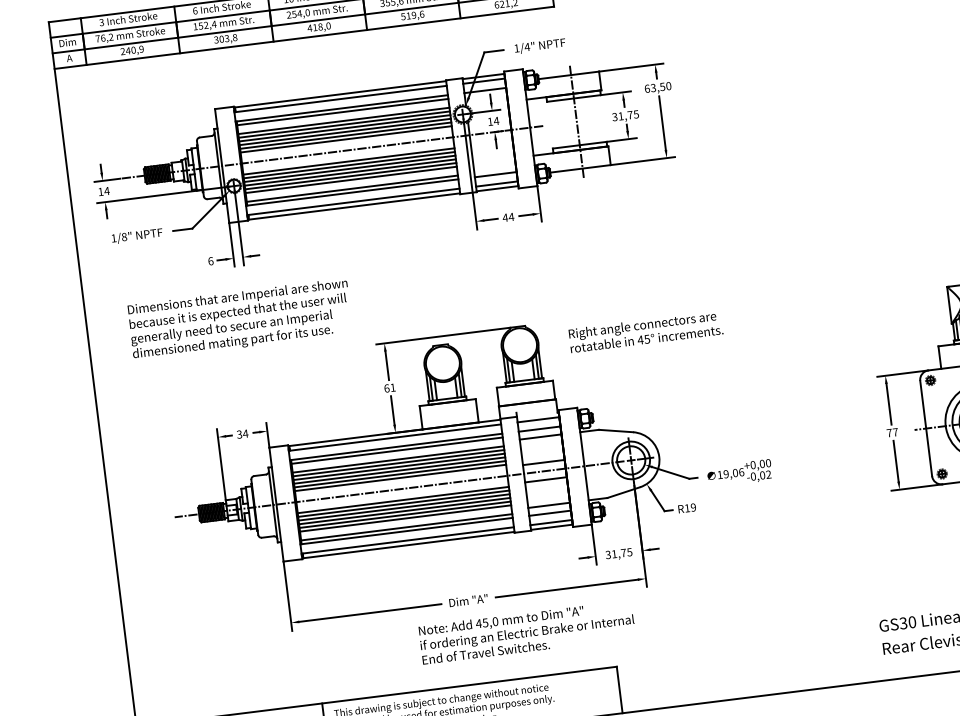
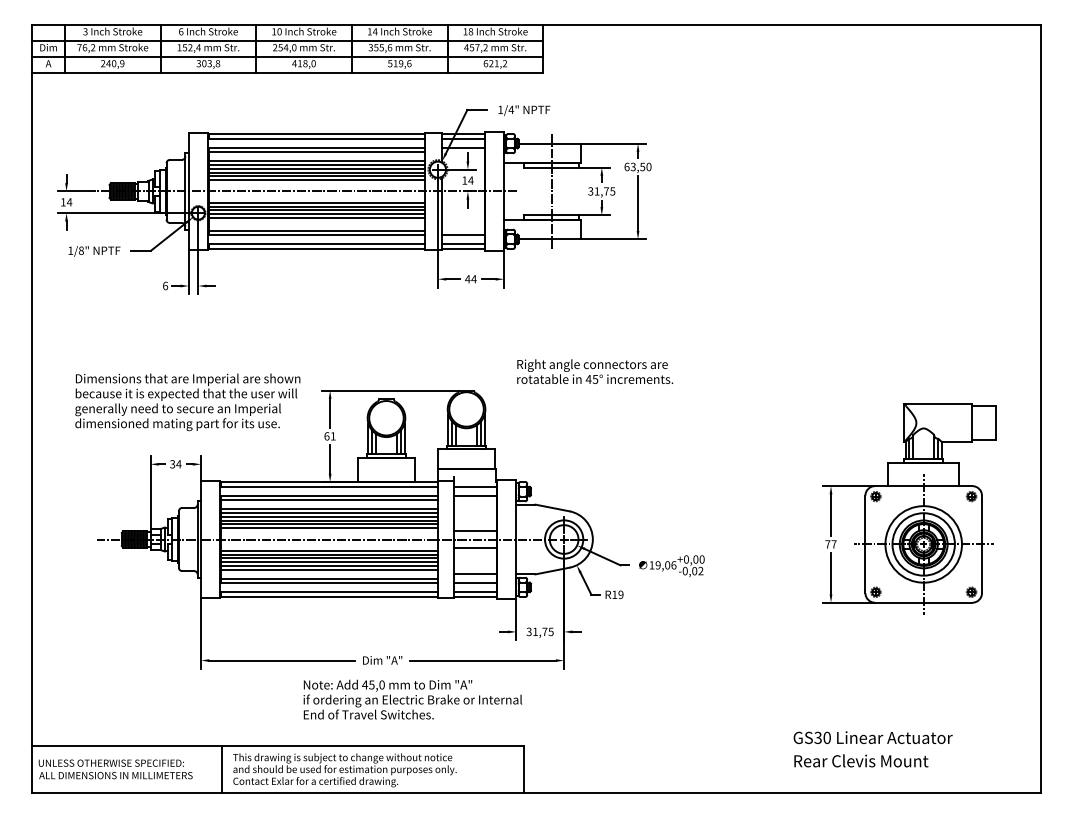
line: (351, 179) -> (317, 221), removed
text: (239, 319) -> (187, 402), moved
text: (646, 331) -> (595, 371), moved
line: (540, 437) -> (475, 504), removed
text: (526, 632) -> (412, 699), moved

